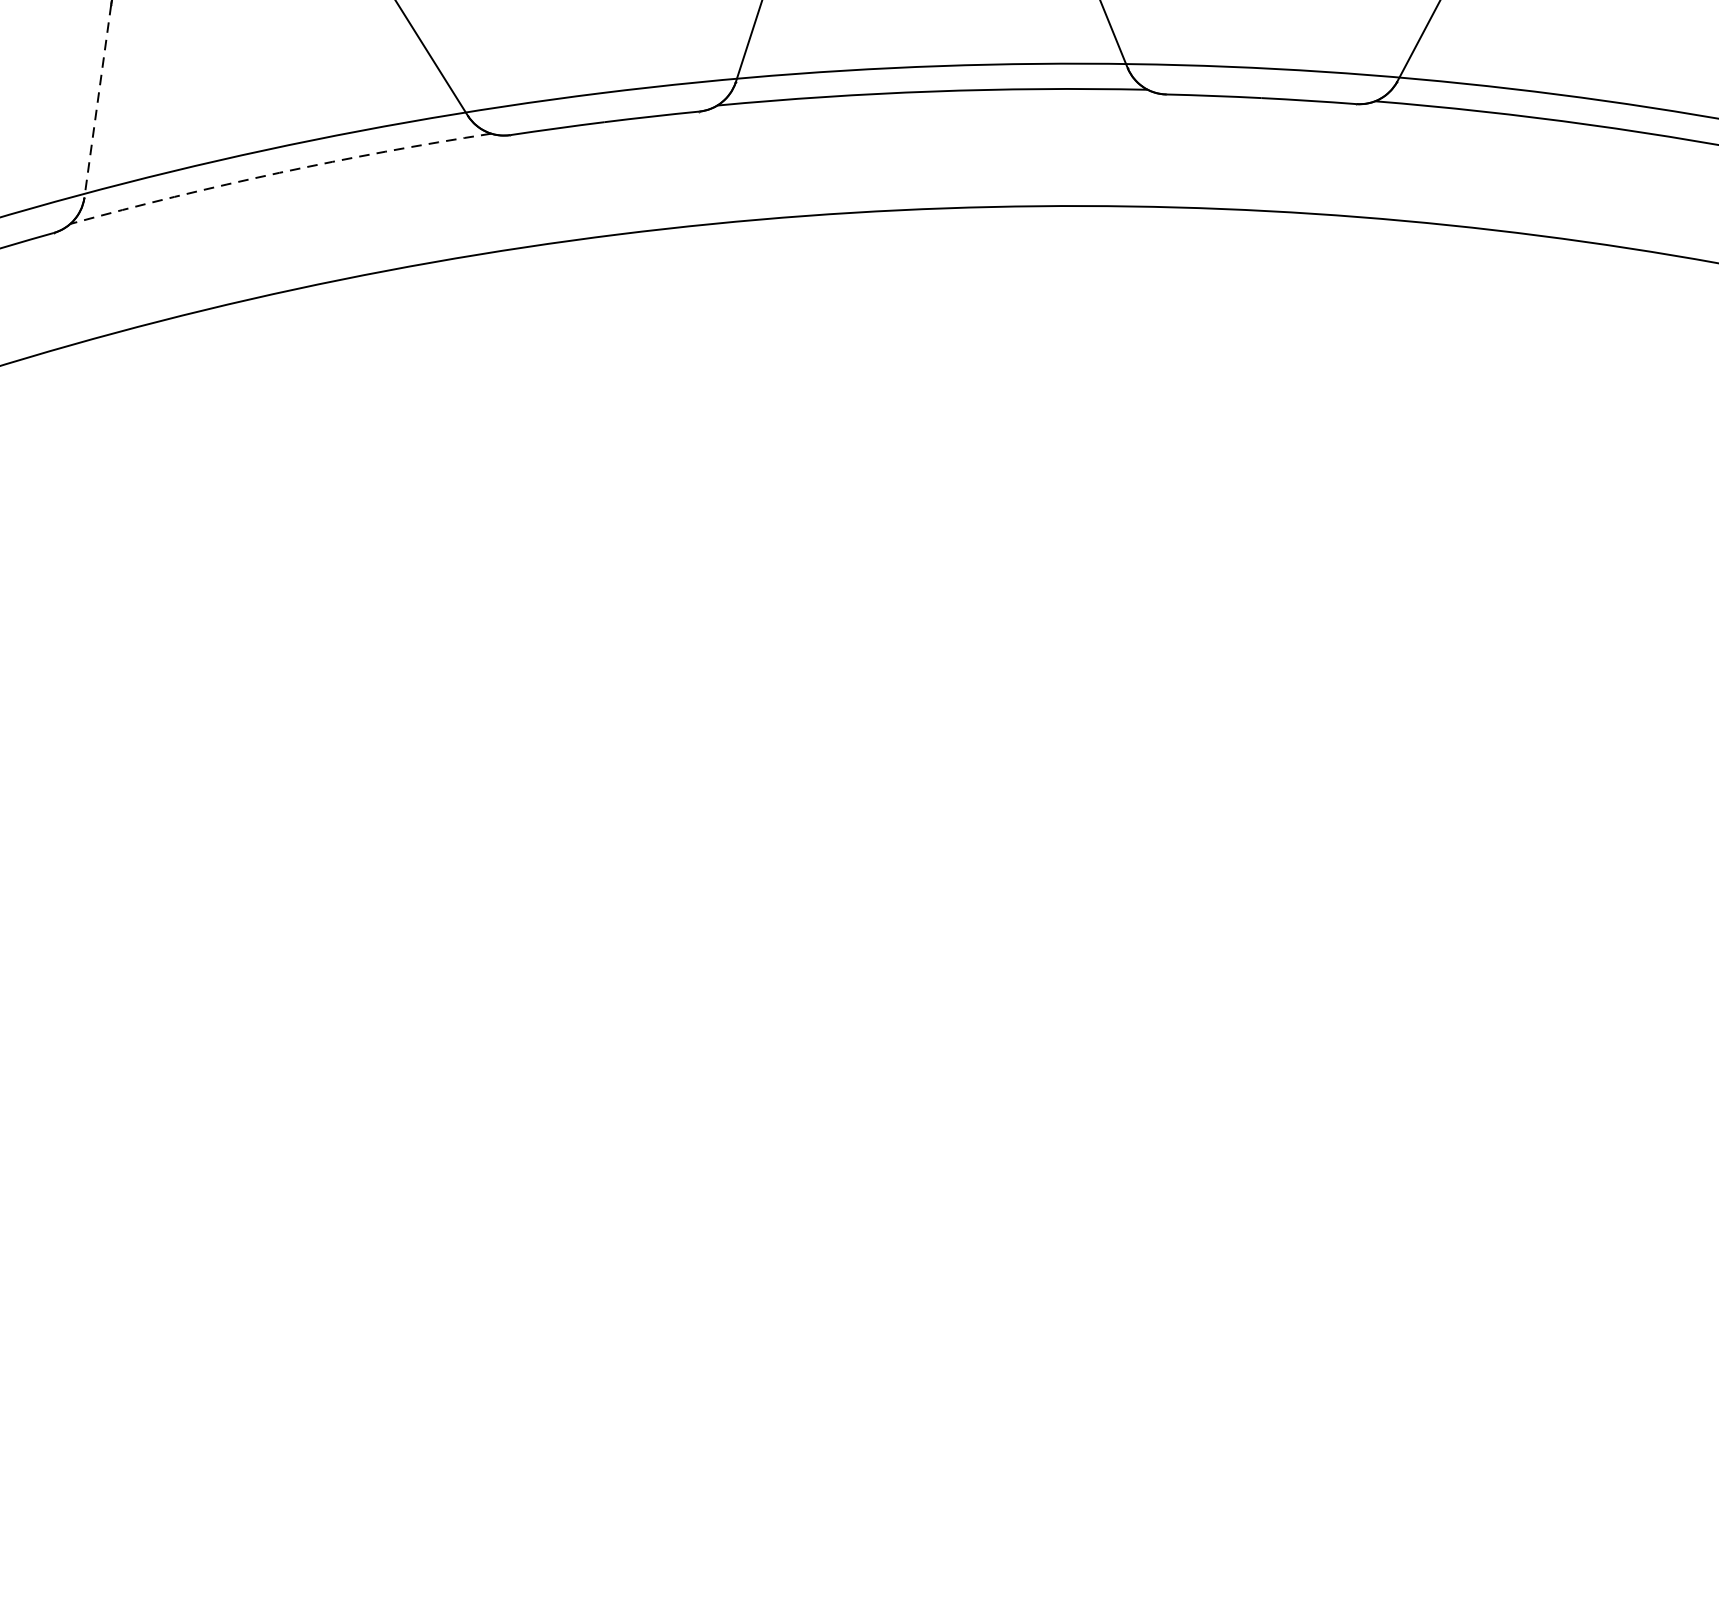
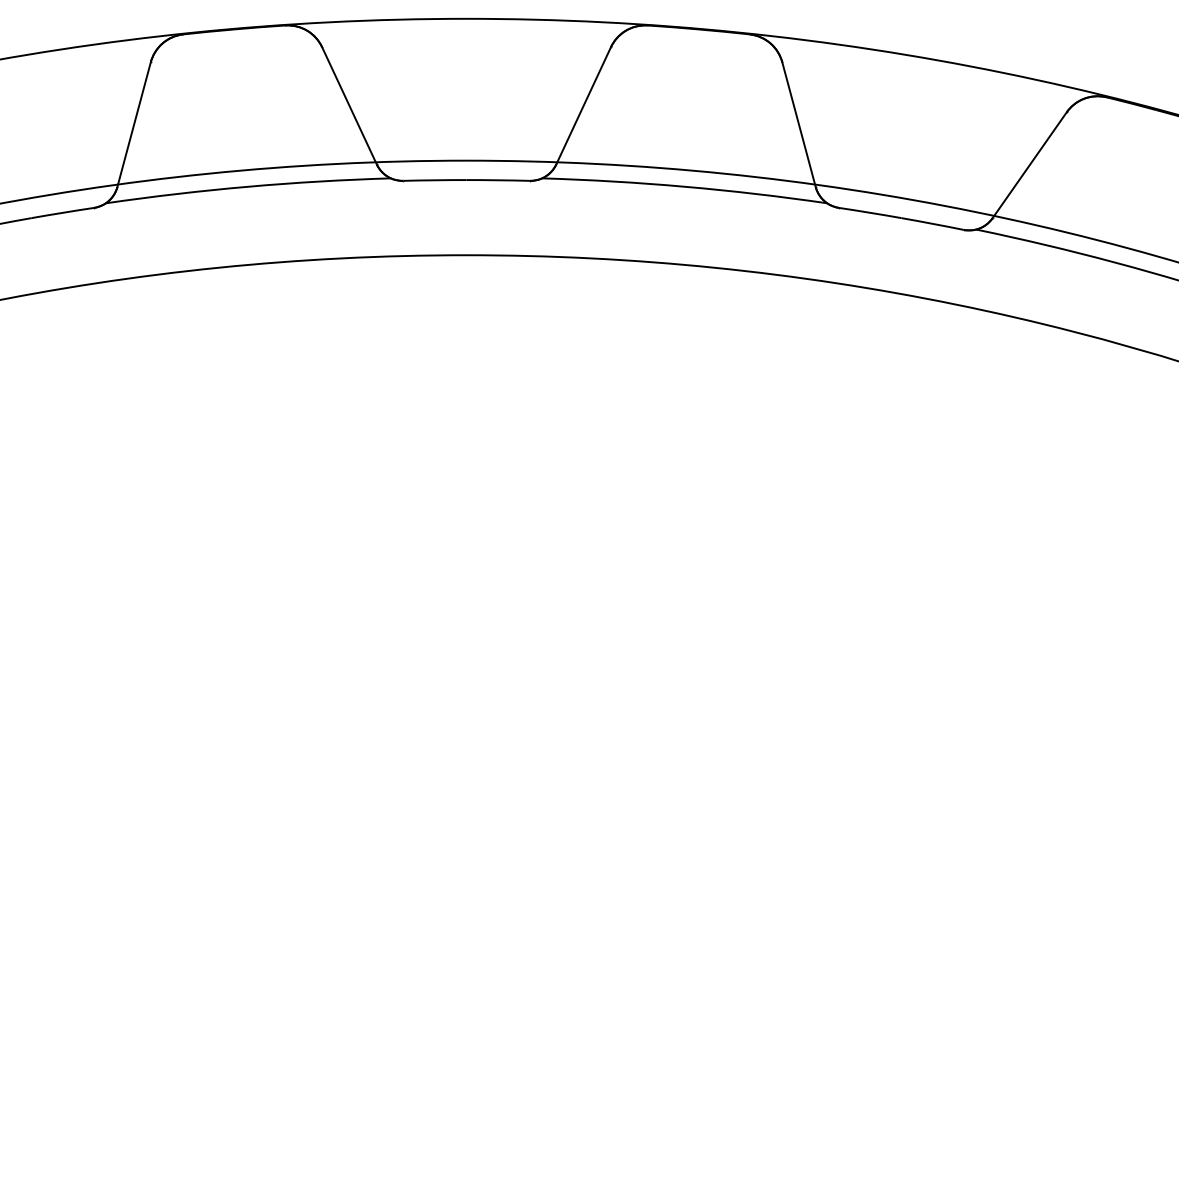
line: (98, 100) -> (134, 124), dashed -> solid
arc: (280, 172) -> (248, 186), dashed -> solid

